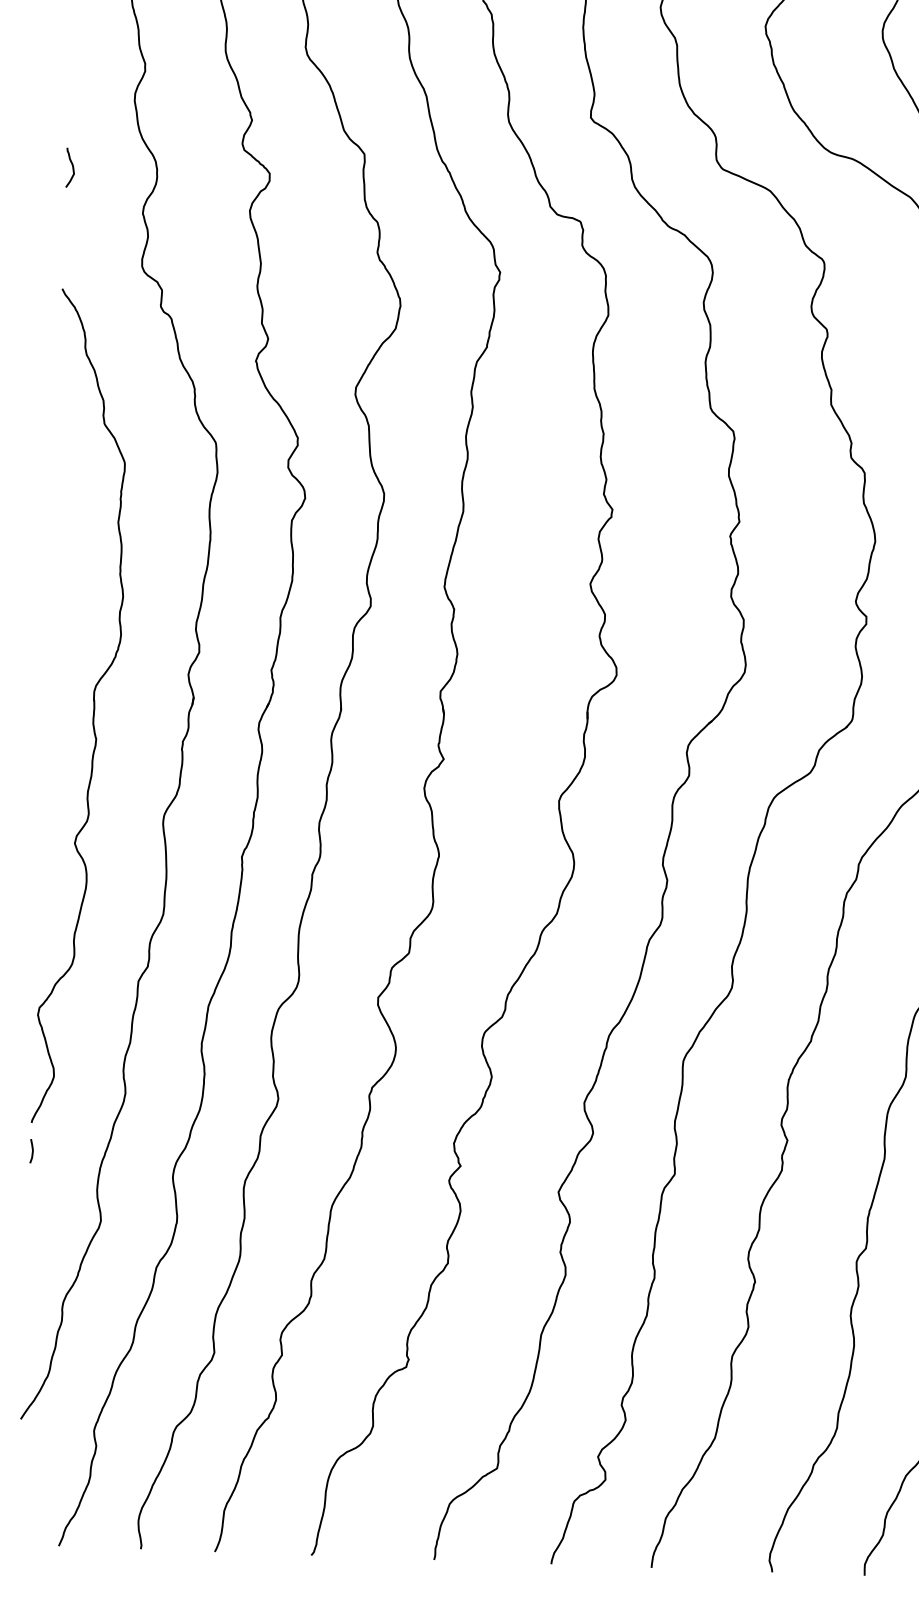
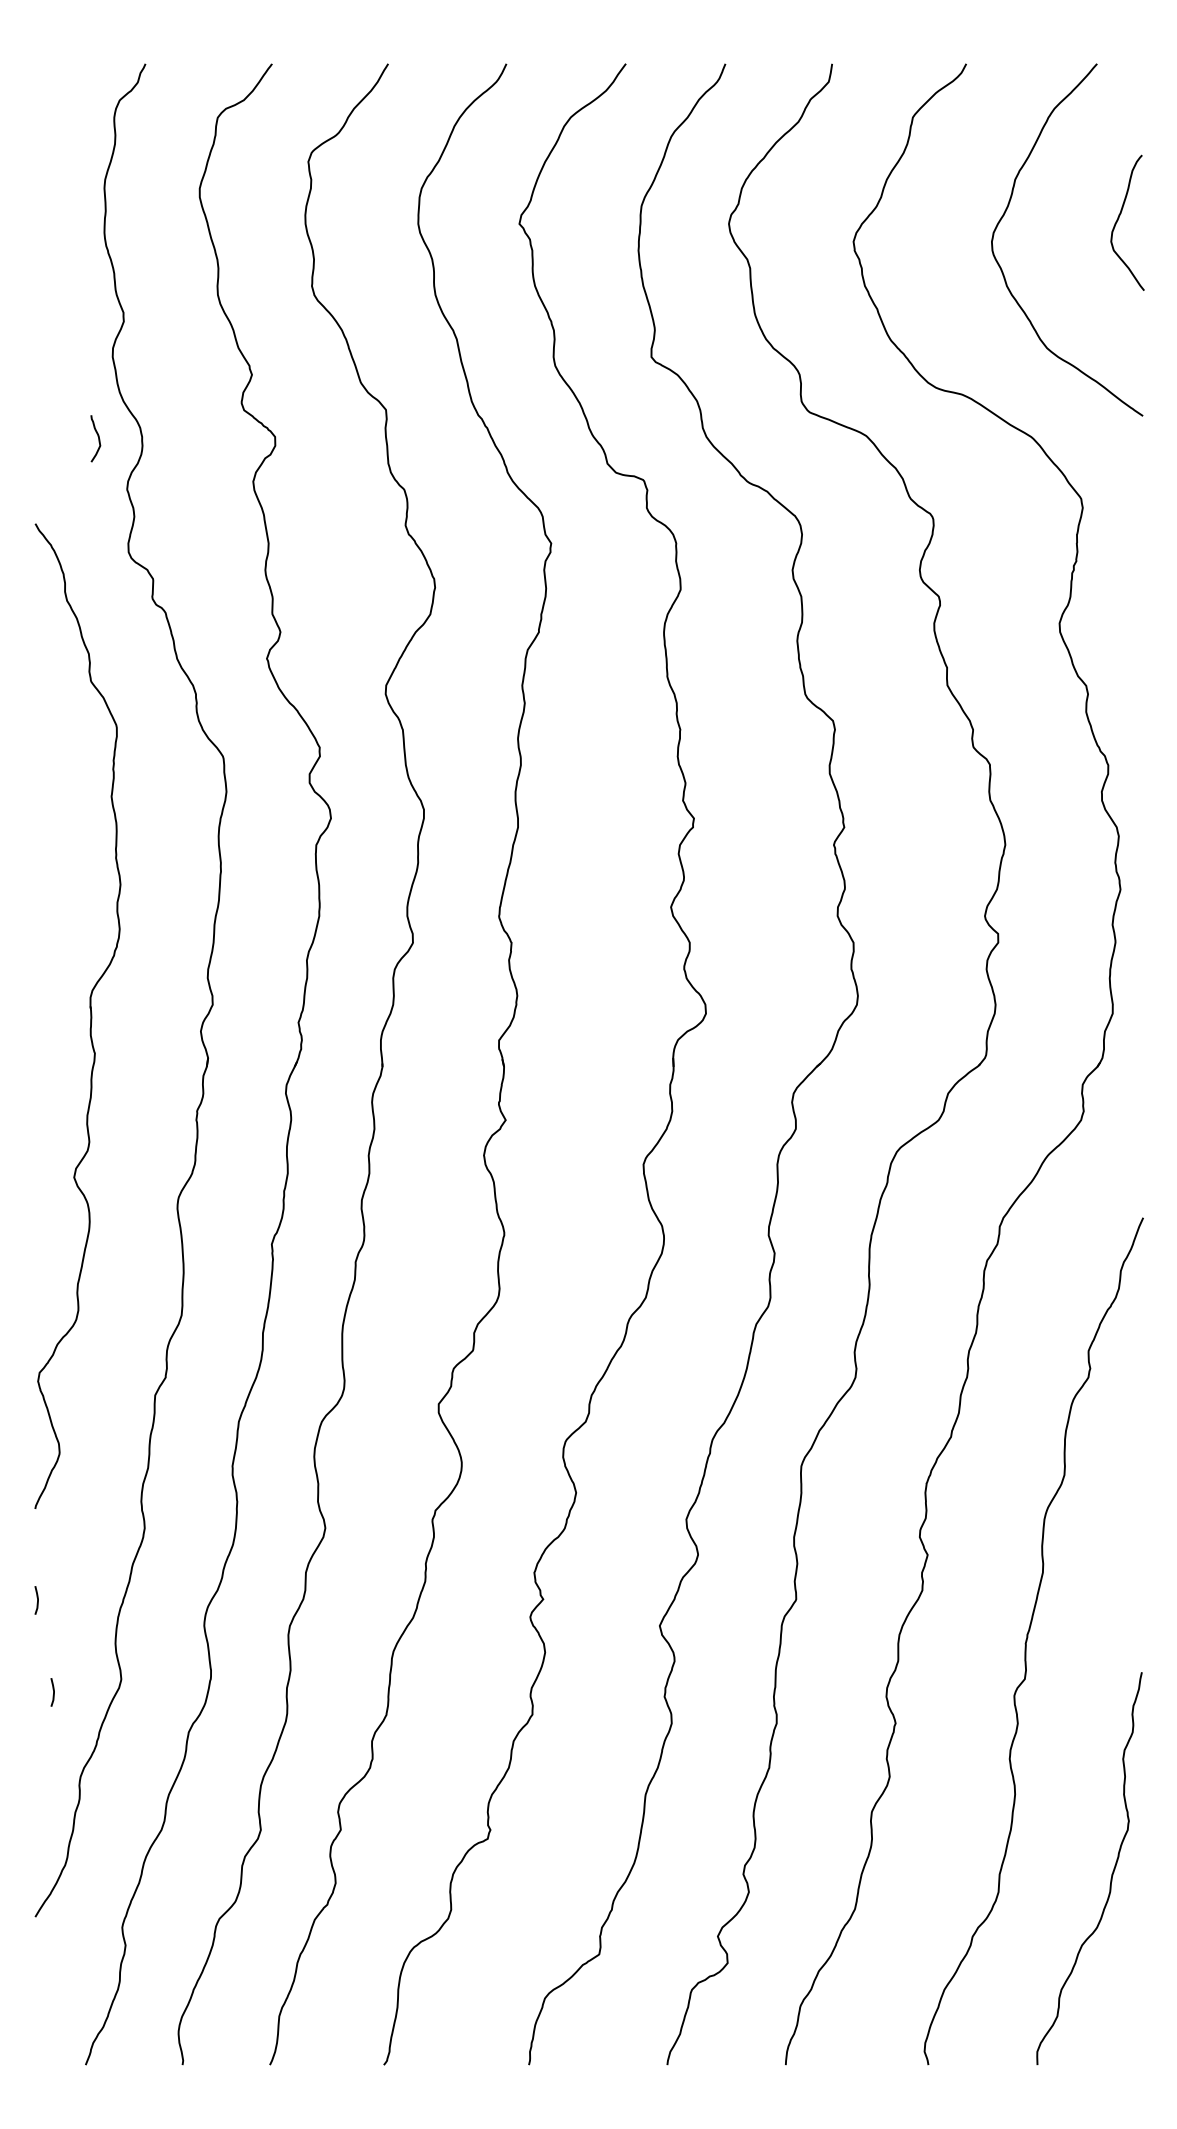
curve: (71, 165) -> (97, 436), moved
part: (93, 706) -> (90, 1015), moved
curve: (43, 1229) -> (53, 1692), added

